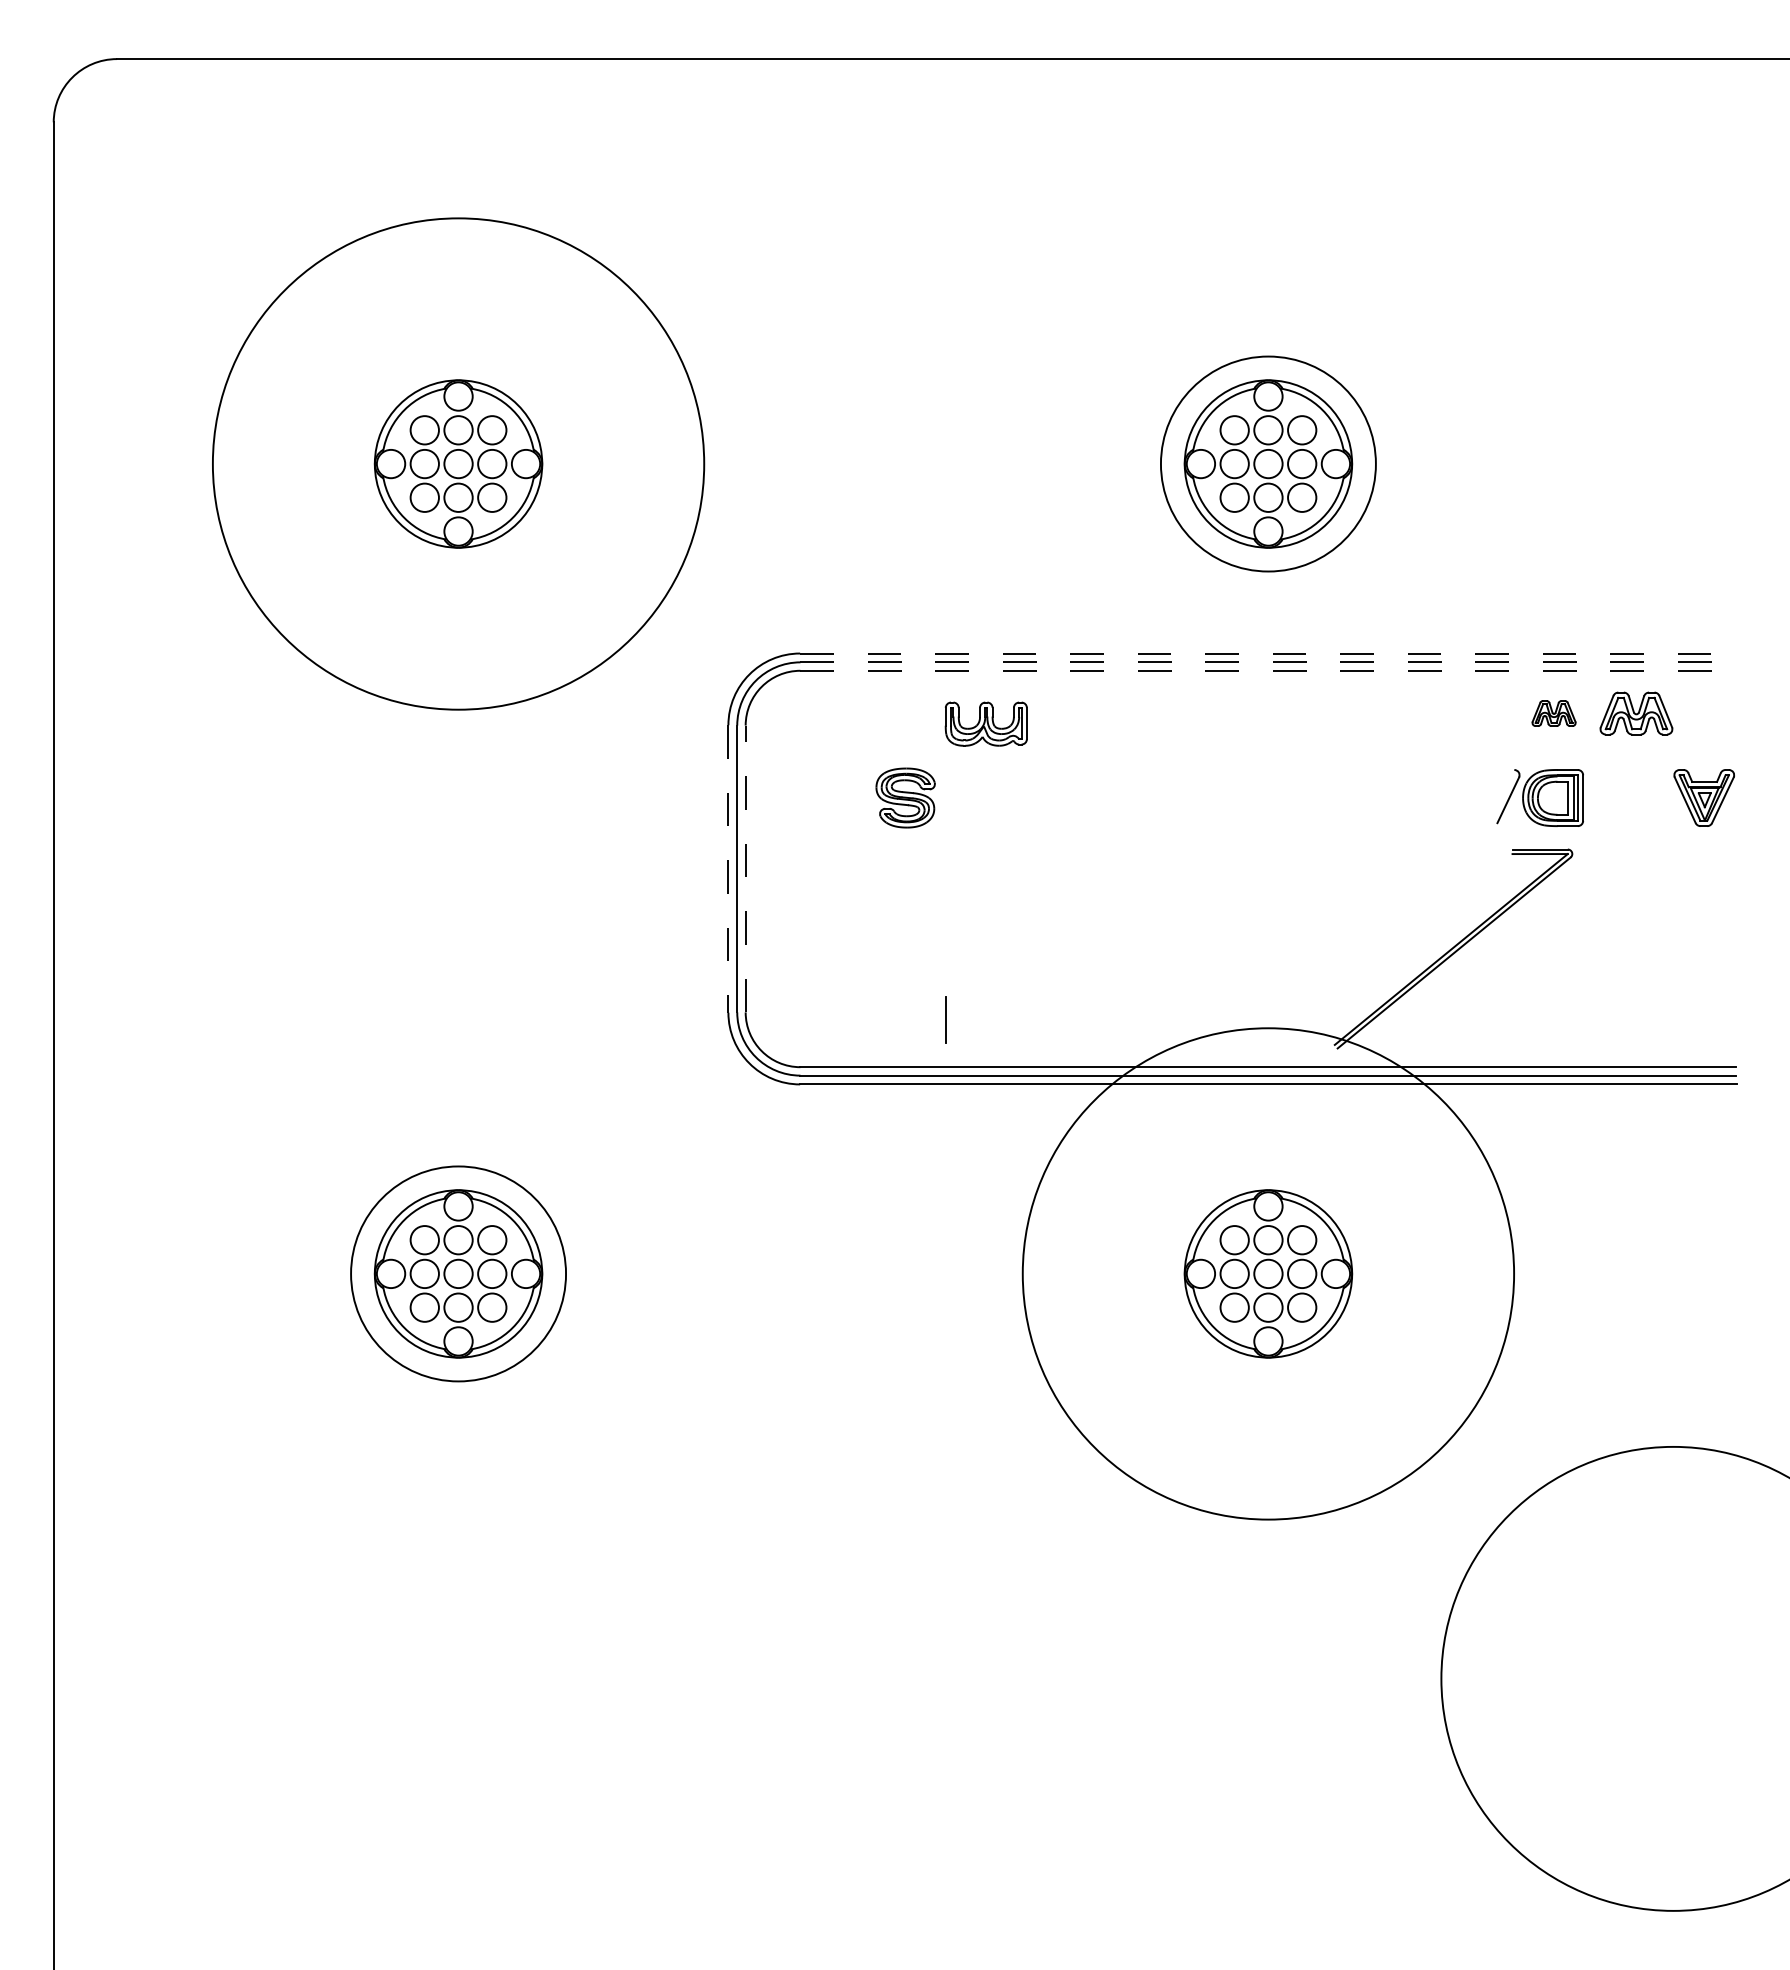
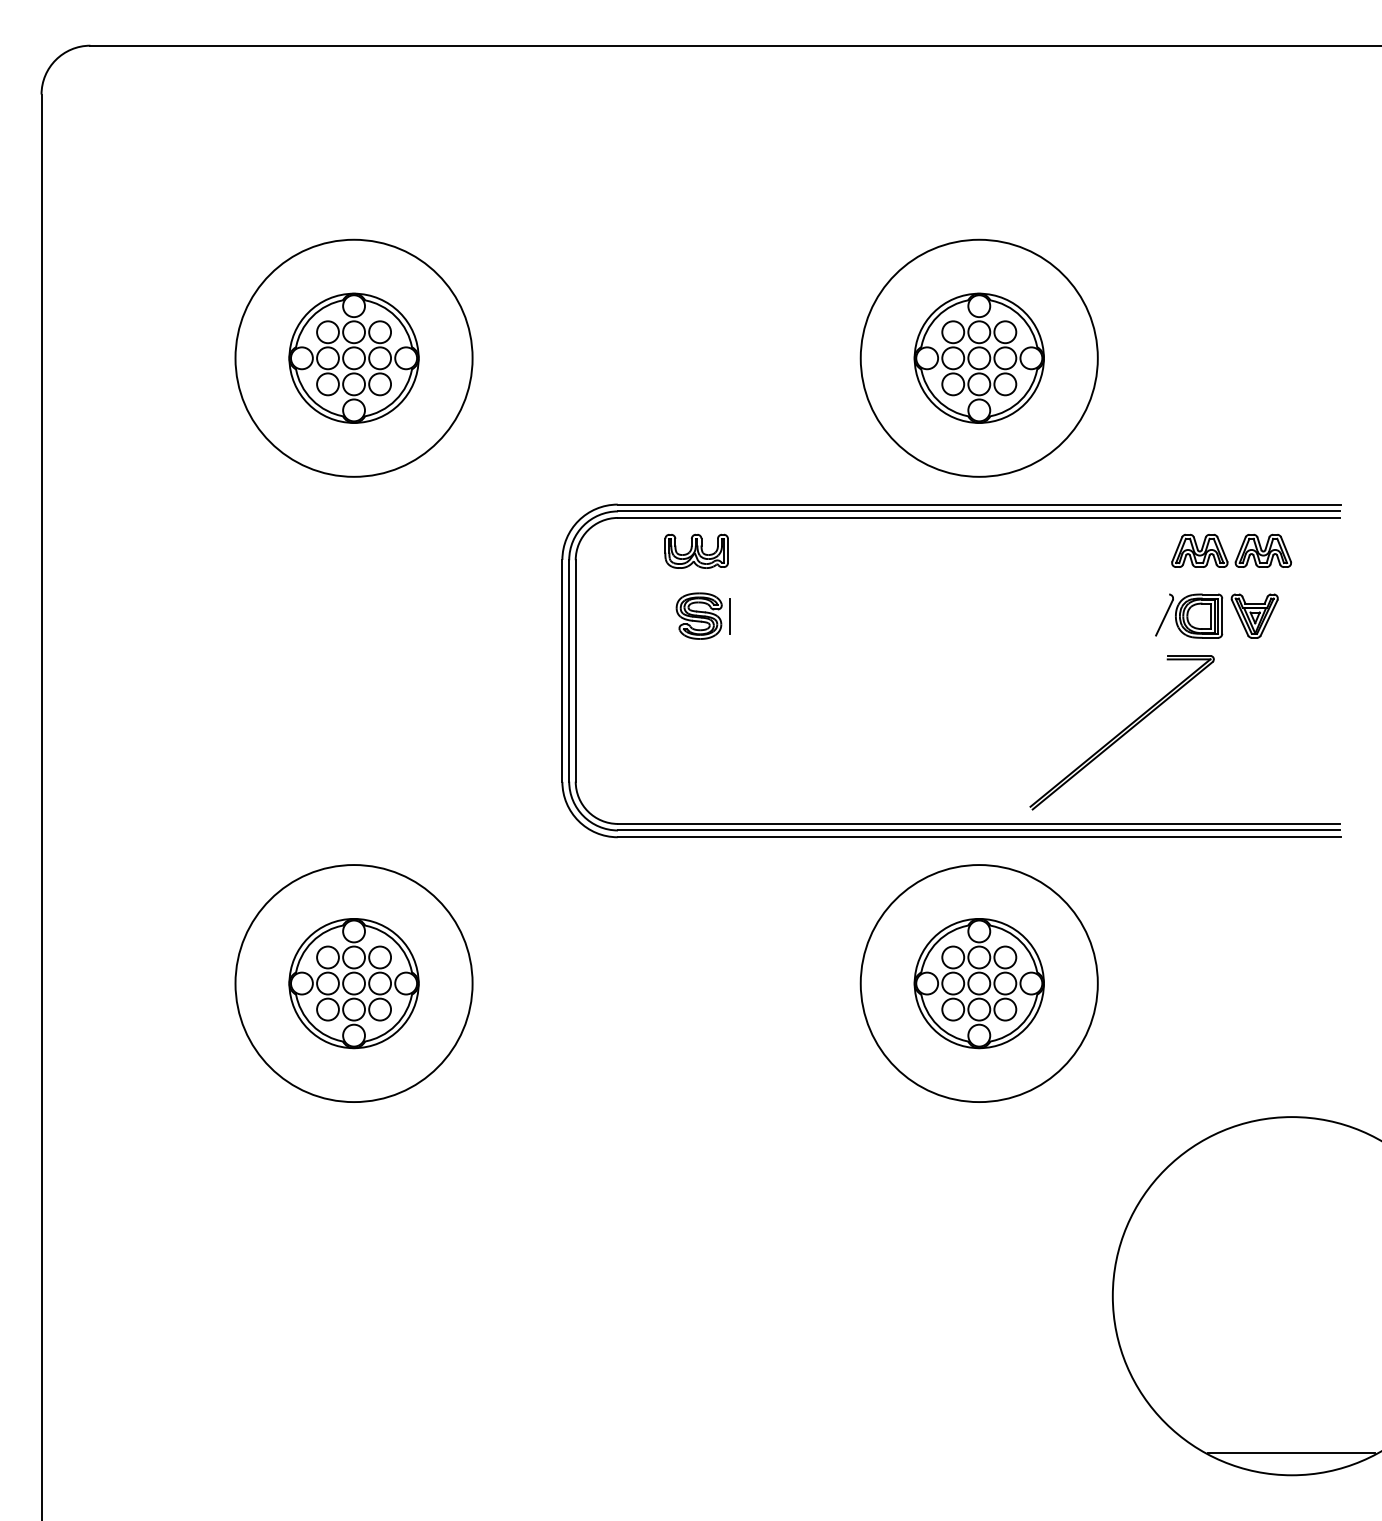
circle: (458, 463) -> (354, 357), size x0.62
circle: (1267, 463) -> (978, 357), size x1.43
line: (1268, 653) -> (979, 504), dashed -> solid
line: (1268, 662) -> (979, 511), dashed -> solid
line: (1268, 670) -> (979, 517), dashed -> solid
part: (1553, 713) -> (1199, 550), size x1.67
part: (985, 723) -> (696, 550), moved
part: (1703, 797) -> (1254, 615), moved
line: (728, 868) -> (562, 670), dashed -> solid
line: (745, 868) -> (575, 670), dashed -> solid
line: (945, 1019) -> (729, 615), moved
circle: (458, 1273) -> (354, 983), size x1.43
circle: (1267, 1273) -> (978, 983), size x0.62
line: (1673, 1882) -> (1292, 1453), added

